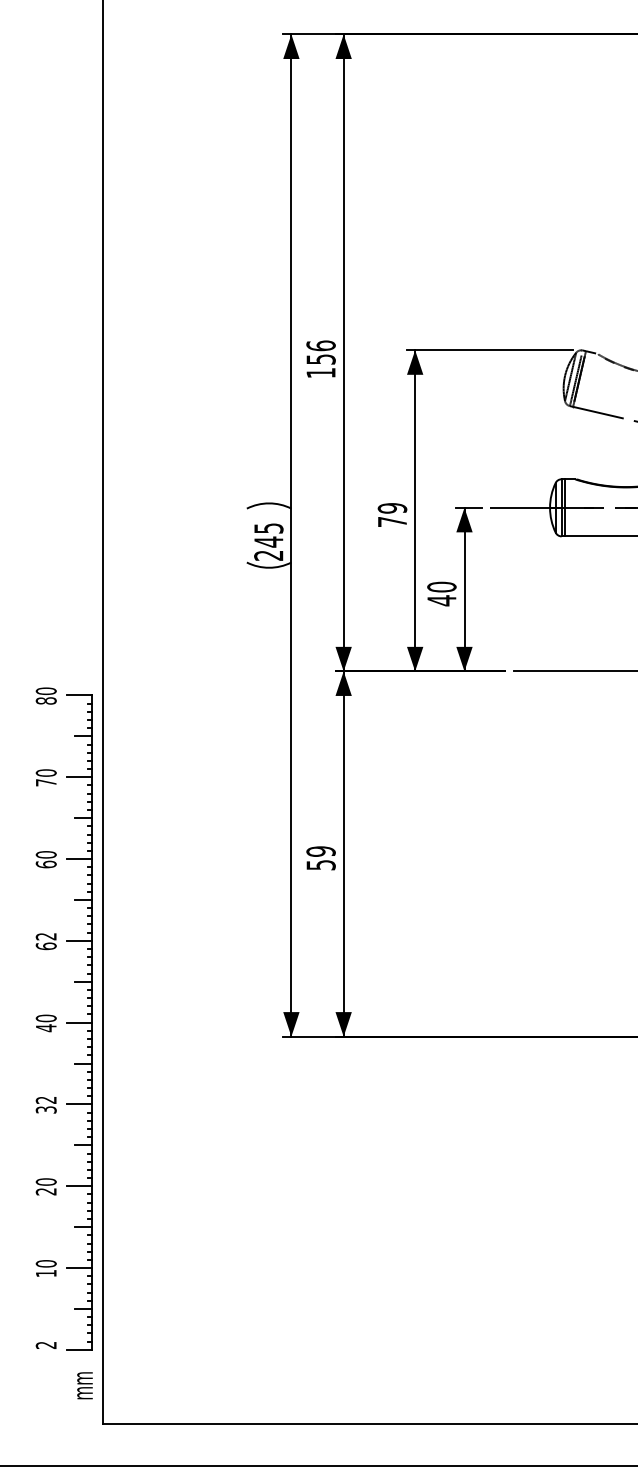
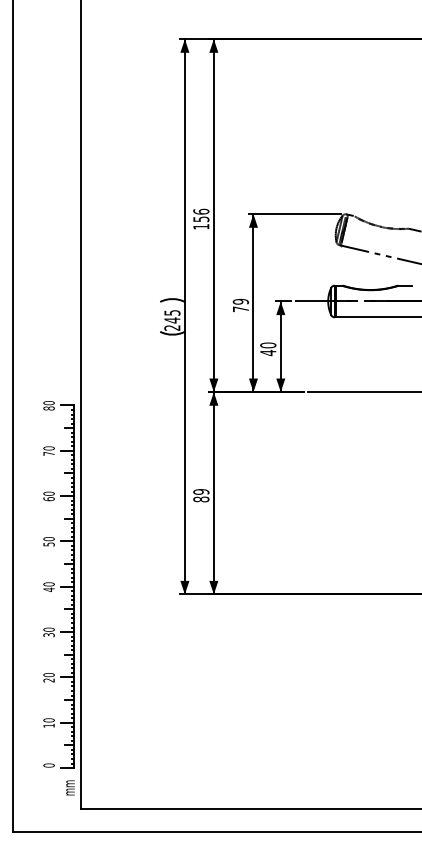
text: (321, 865) -> (201, 499), 59 -> 89
text: (45, 940) -> (48, 541), 62 -> 50
text: (45, 1099) -> (48, 629), 32 -> 30
text: (45, 1345) -> (48, 765), 2 -> 0

